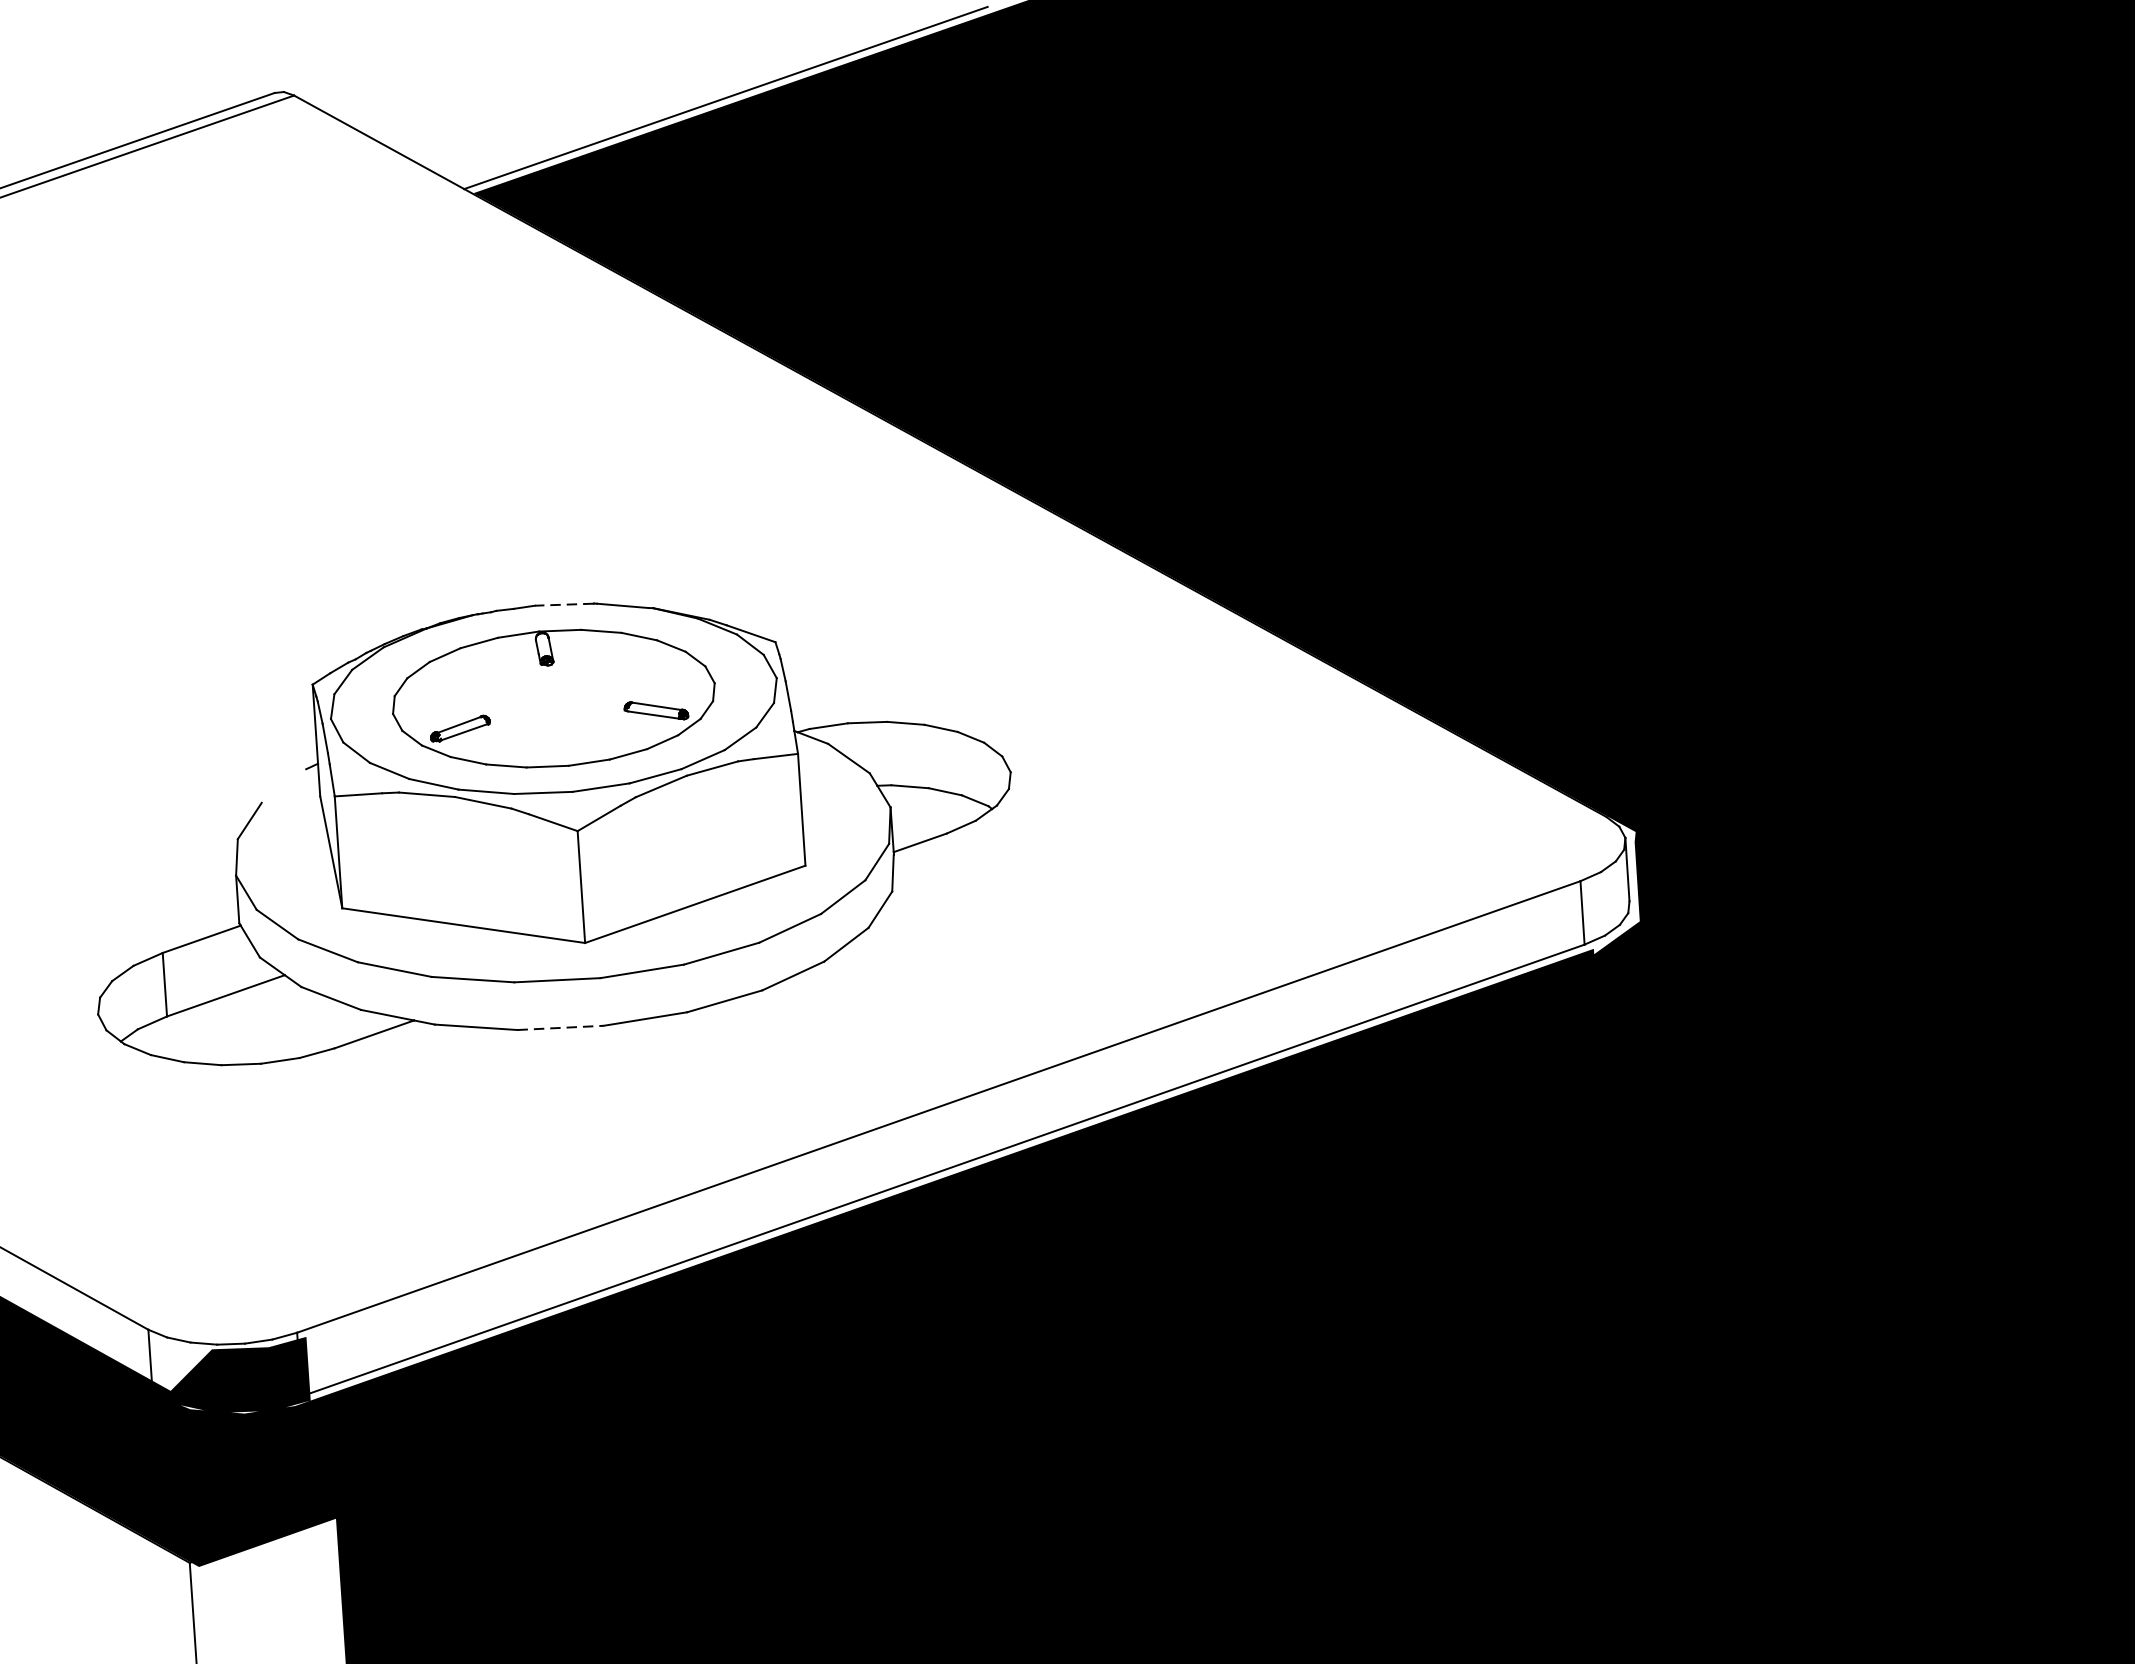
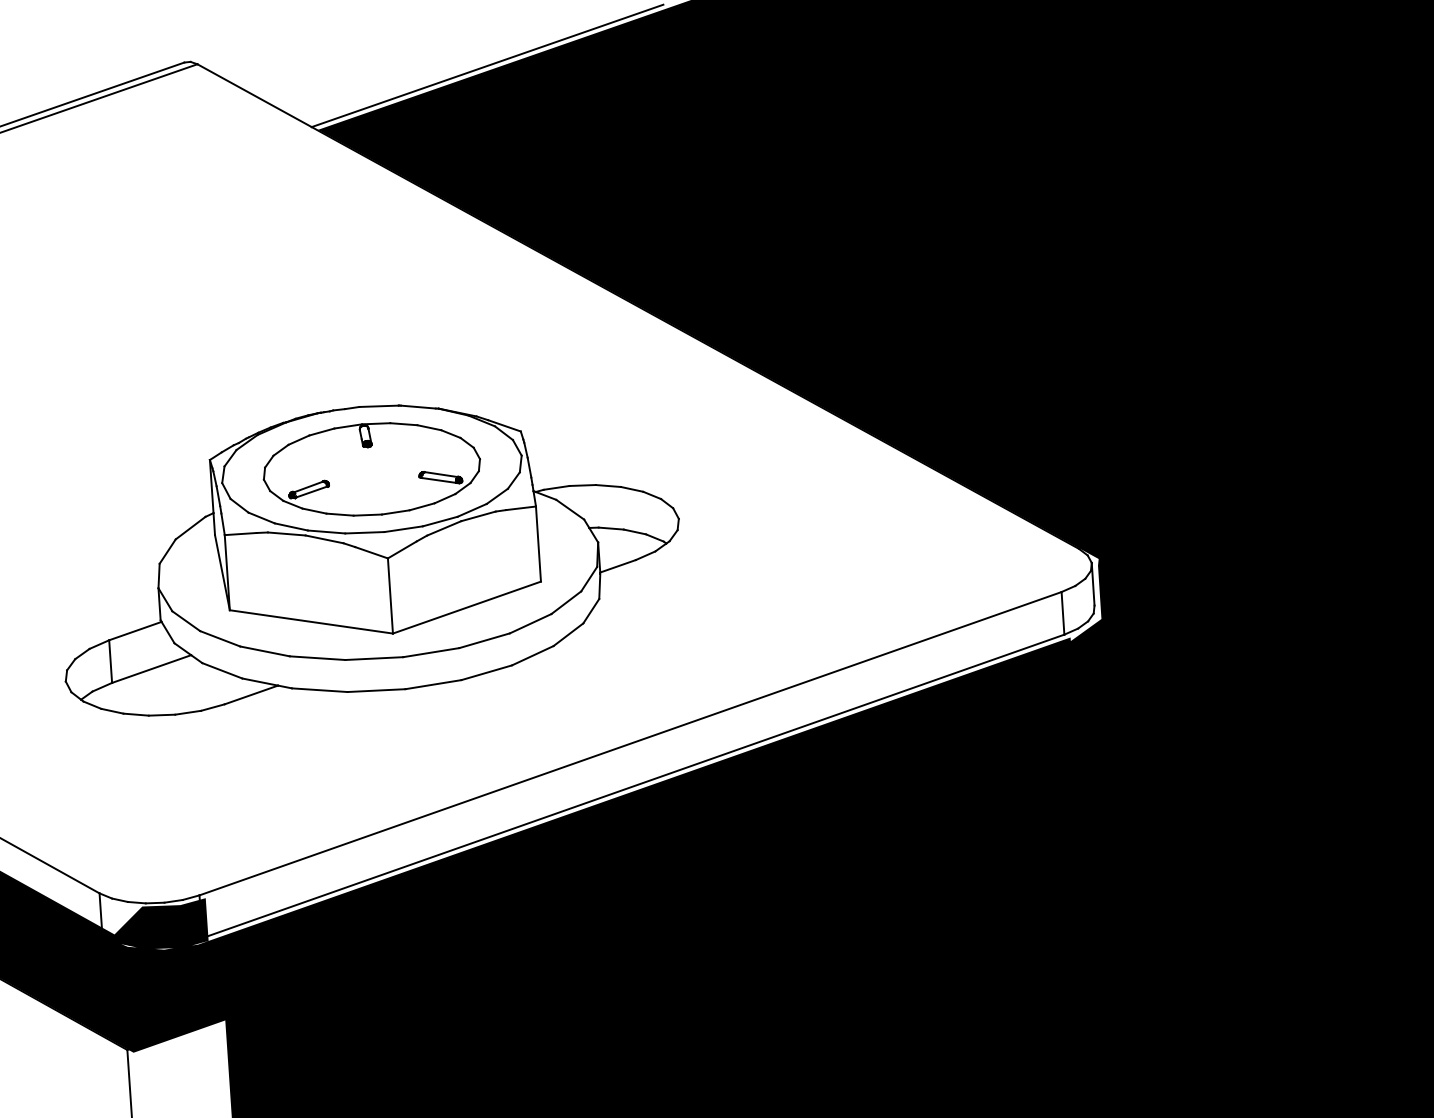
line: (563, 604) -> (378, 406), dashed -> solid
line: (283, 785) -> (190, 527), added
line: (560, 1027) -> (376, 690), dashed -> solid

